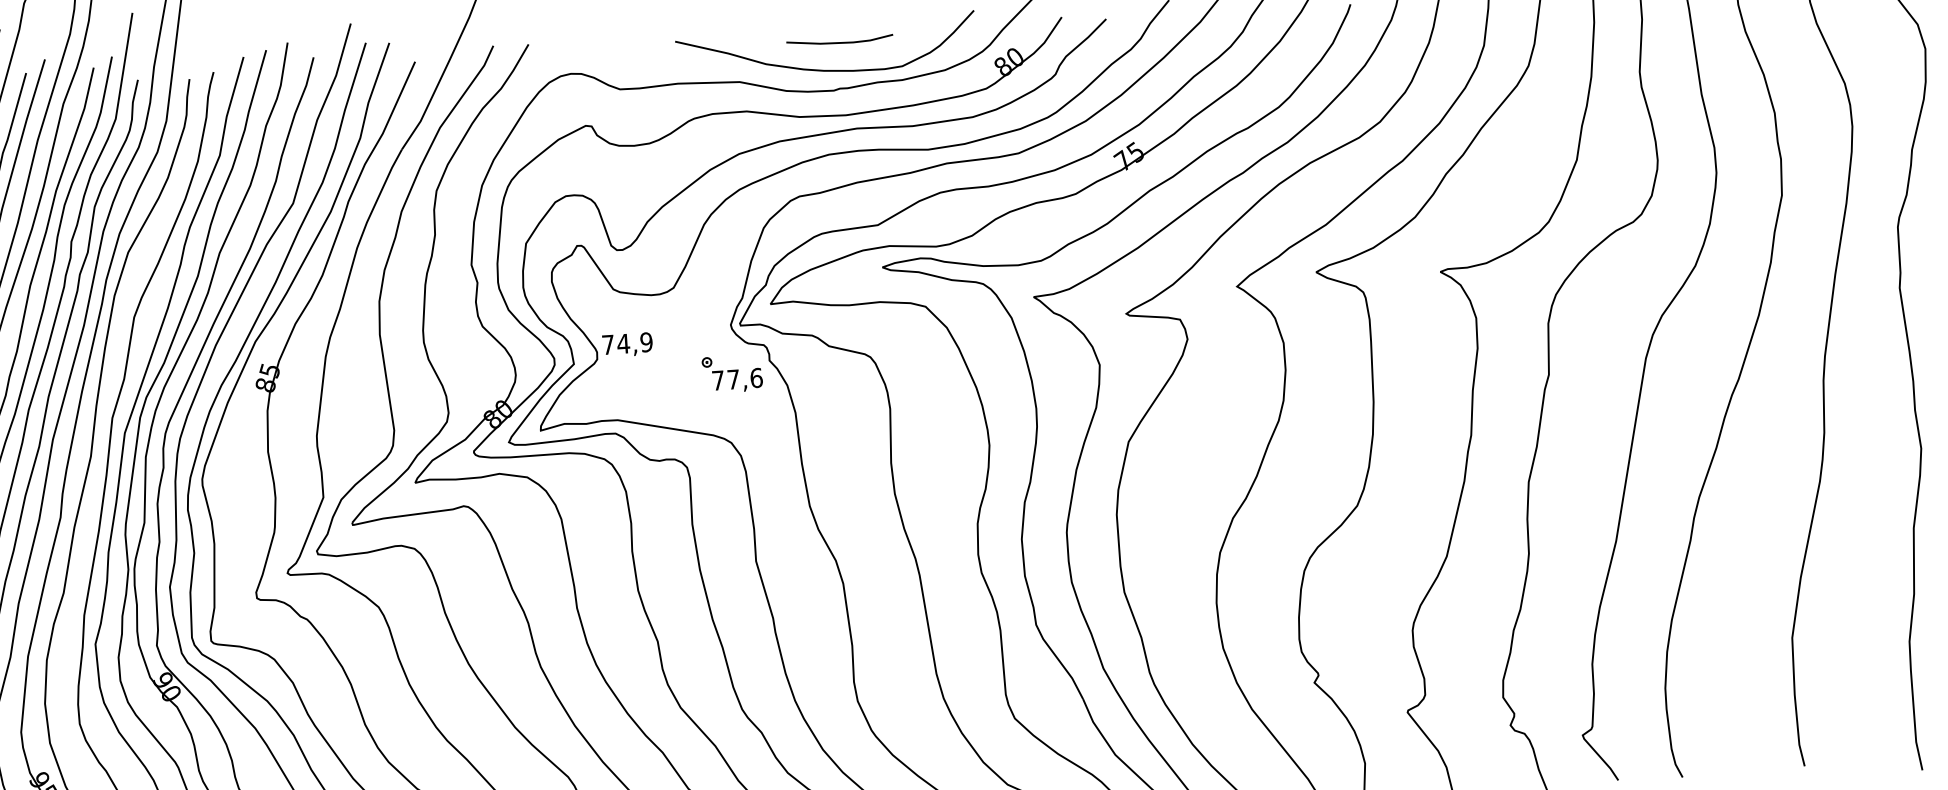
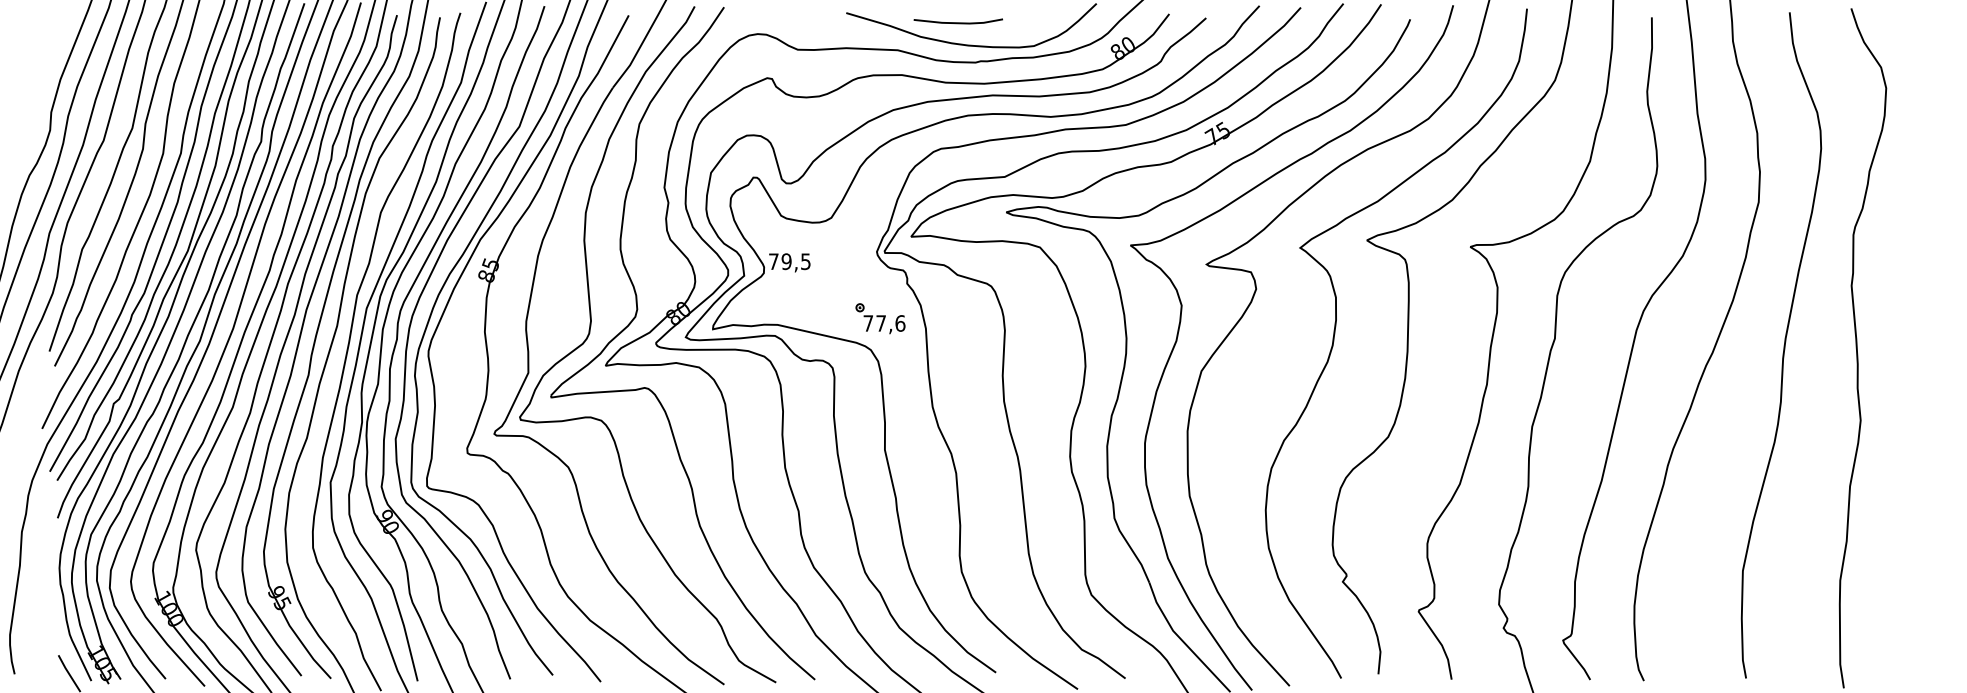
line: (838, 42) -> (957, 22), moved
text: (634, 342) -> (795, 261), 74,9 -> 79,5
part: (732, 373) -> (880, 318), moved

